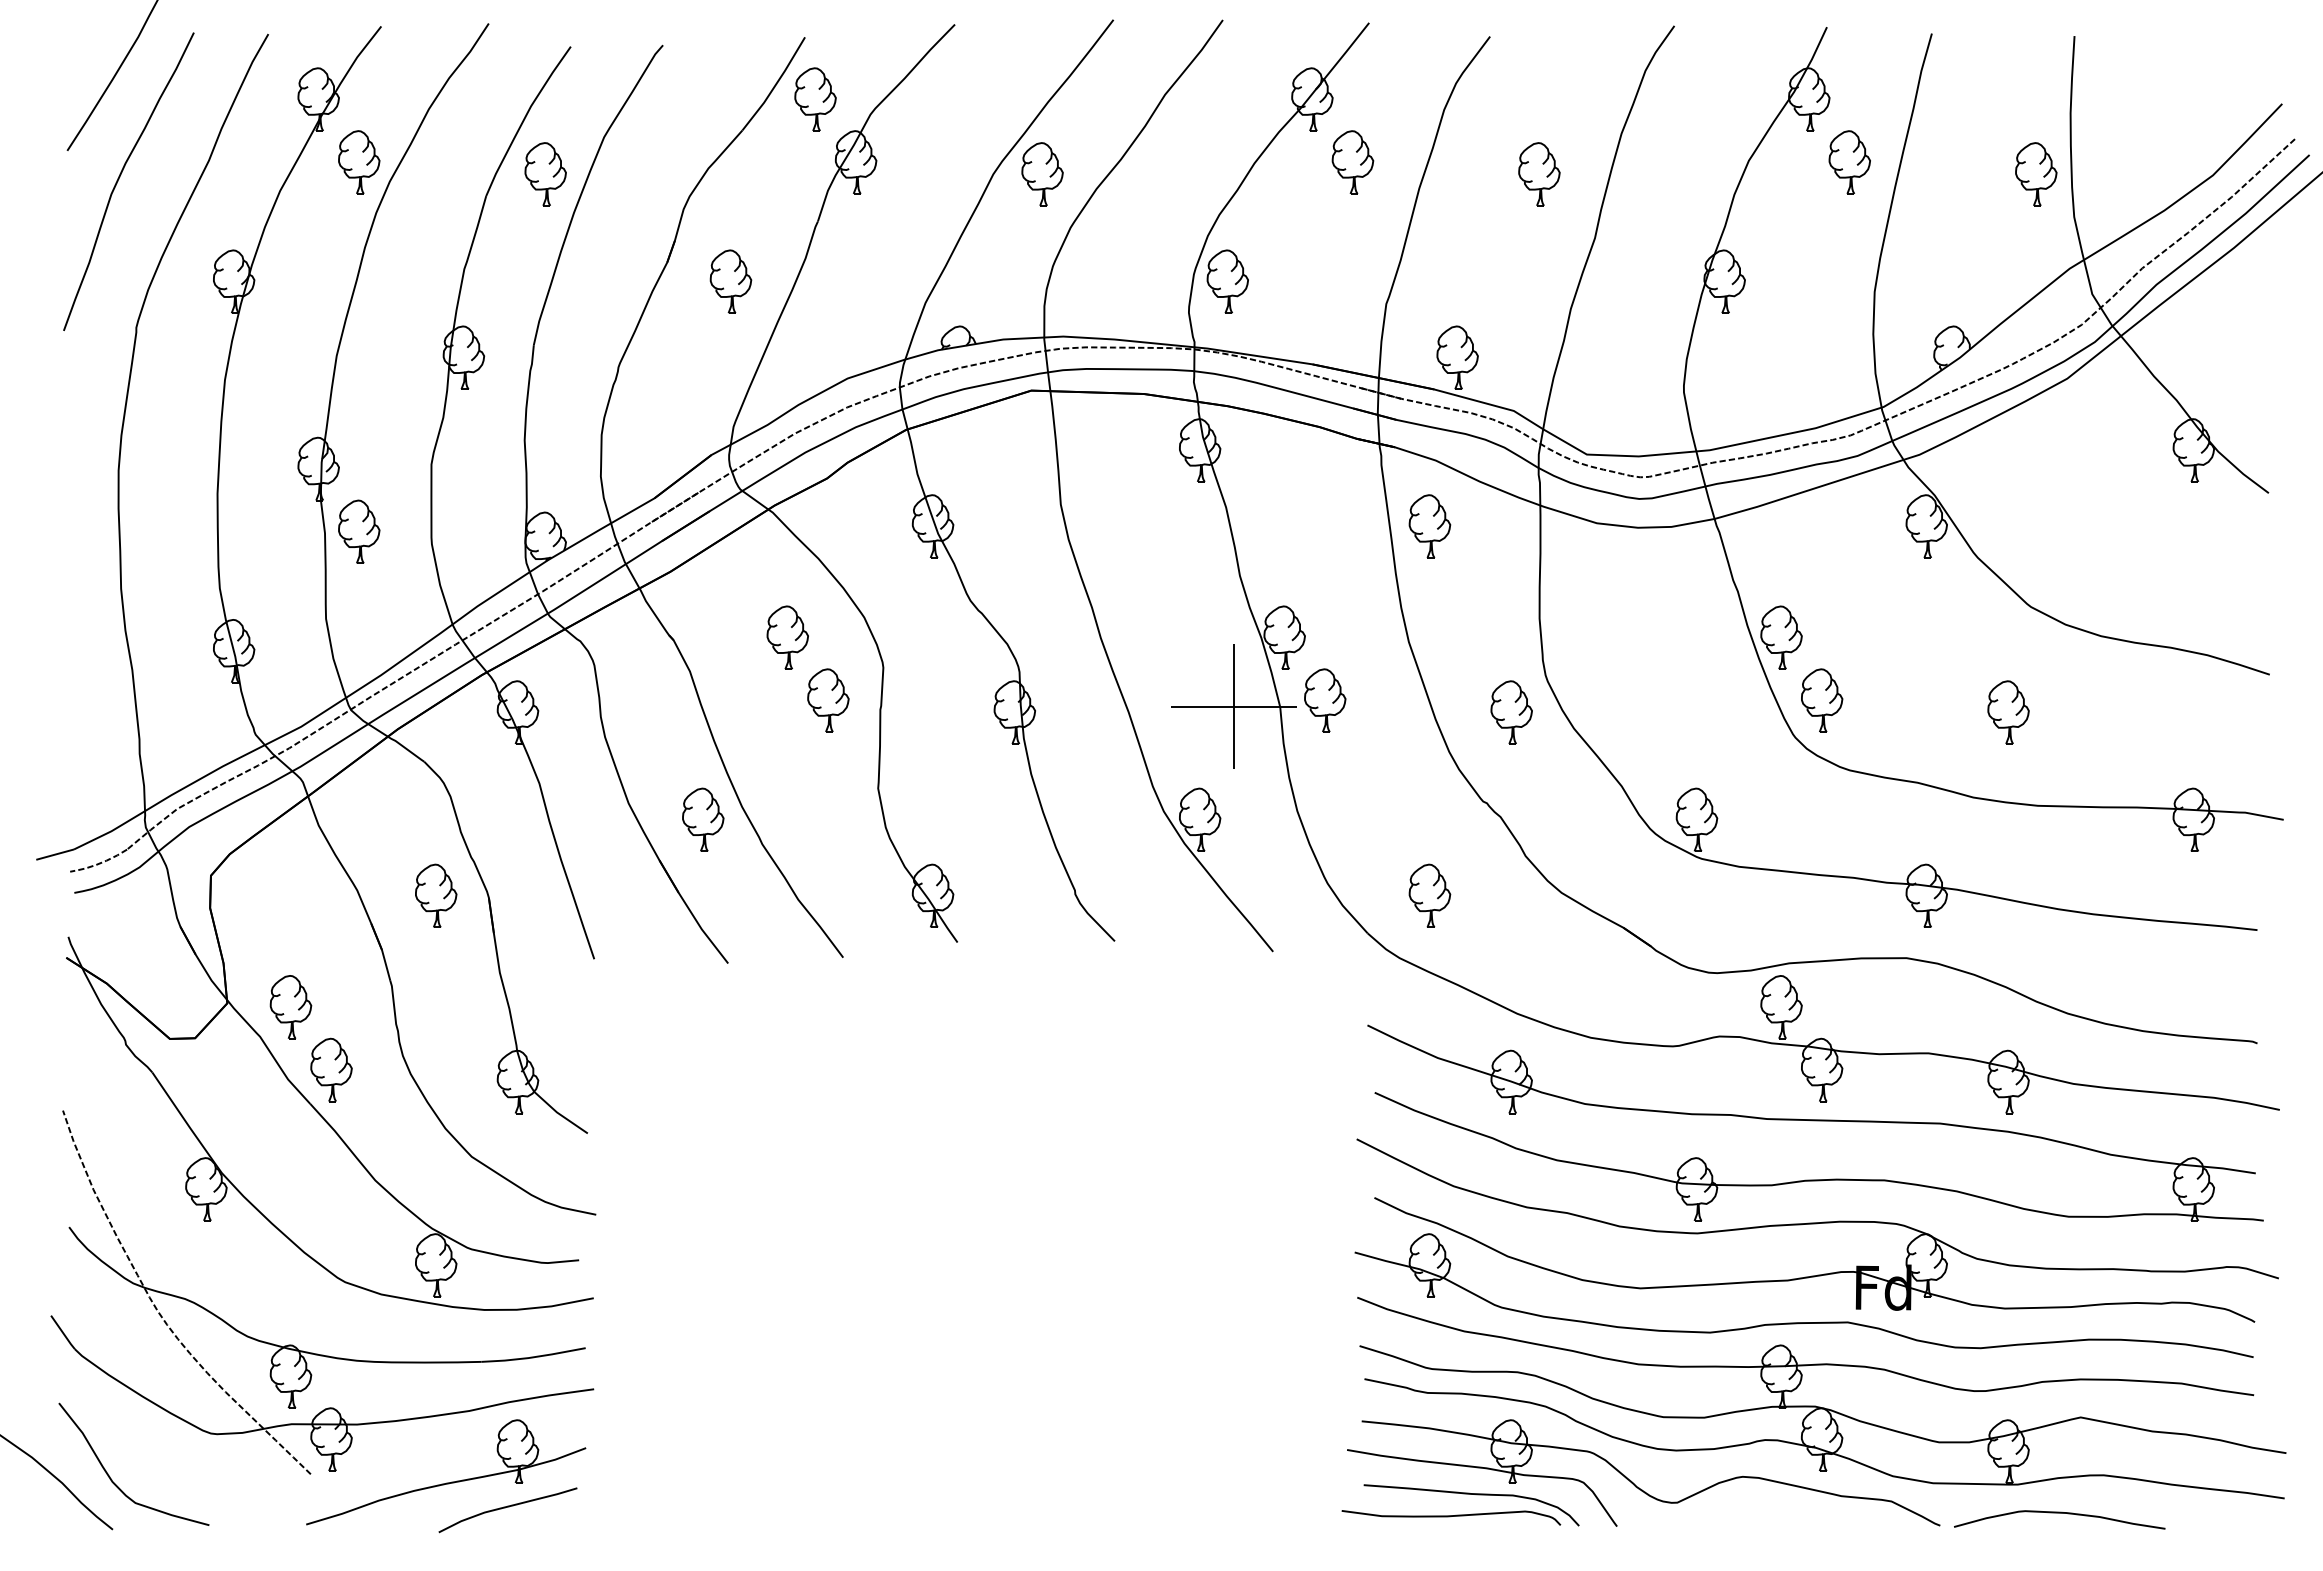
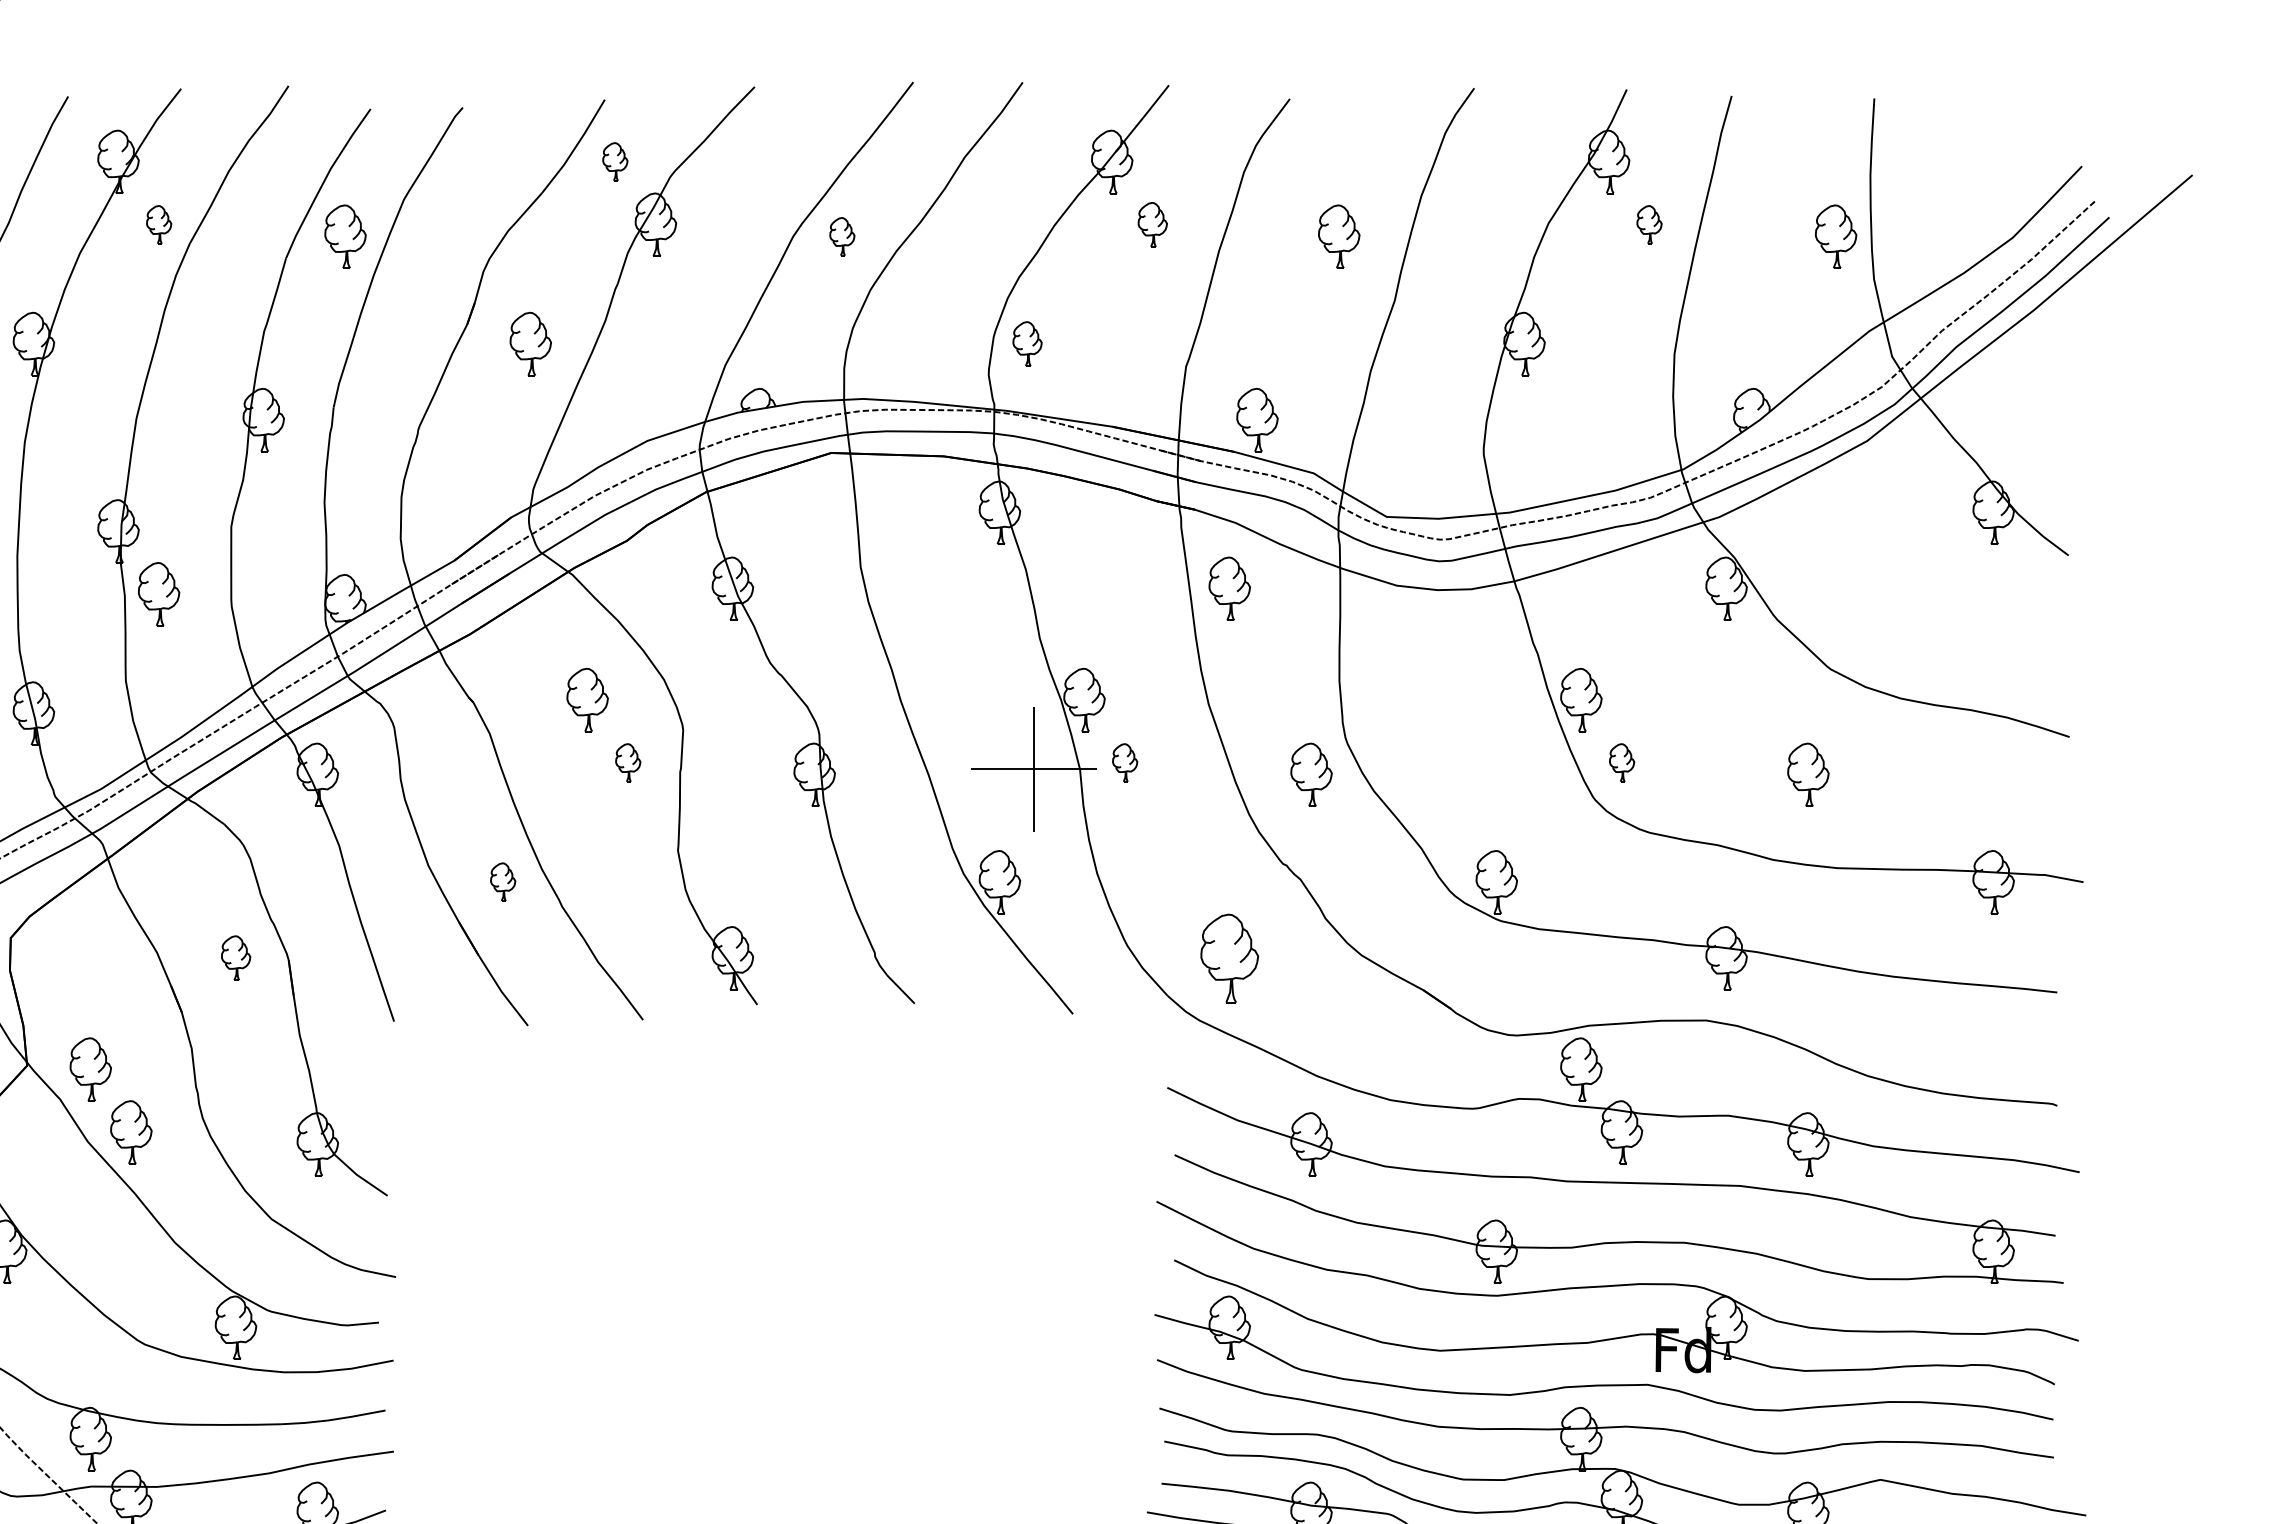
part: (815, 99) -> (615, 161), size x0.6
part: (359, 162) -> (159, 224), size x0.6
part: (1352, 162) -> (1152, 224), size x0.7
part: (1849, 162) -> (1649, 224), size x0.6
part: (1042, 174) -> (842, 236), size x0.6
part: (1227, 281) -> (1027, 343), size x0.7
part: (828, 700) -> (628, 762), size x0.6
part: (1325, 700) -> (1125, 762), size x0.6
part: (1822, 700) -> (1622, 762), size x0.6
part: (703, 819) -> (503, 881), size x0.6
part: (436, 895) -> (236, 957), size x0.7
part: (1429, 895) -> (1229, 957), size x1.4

